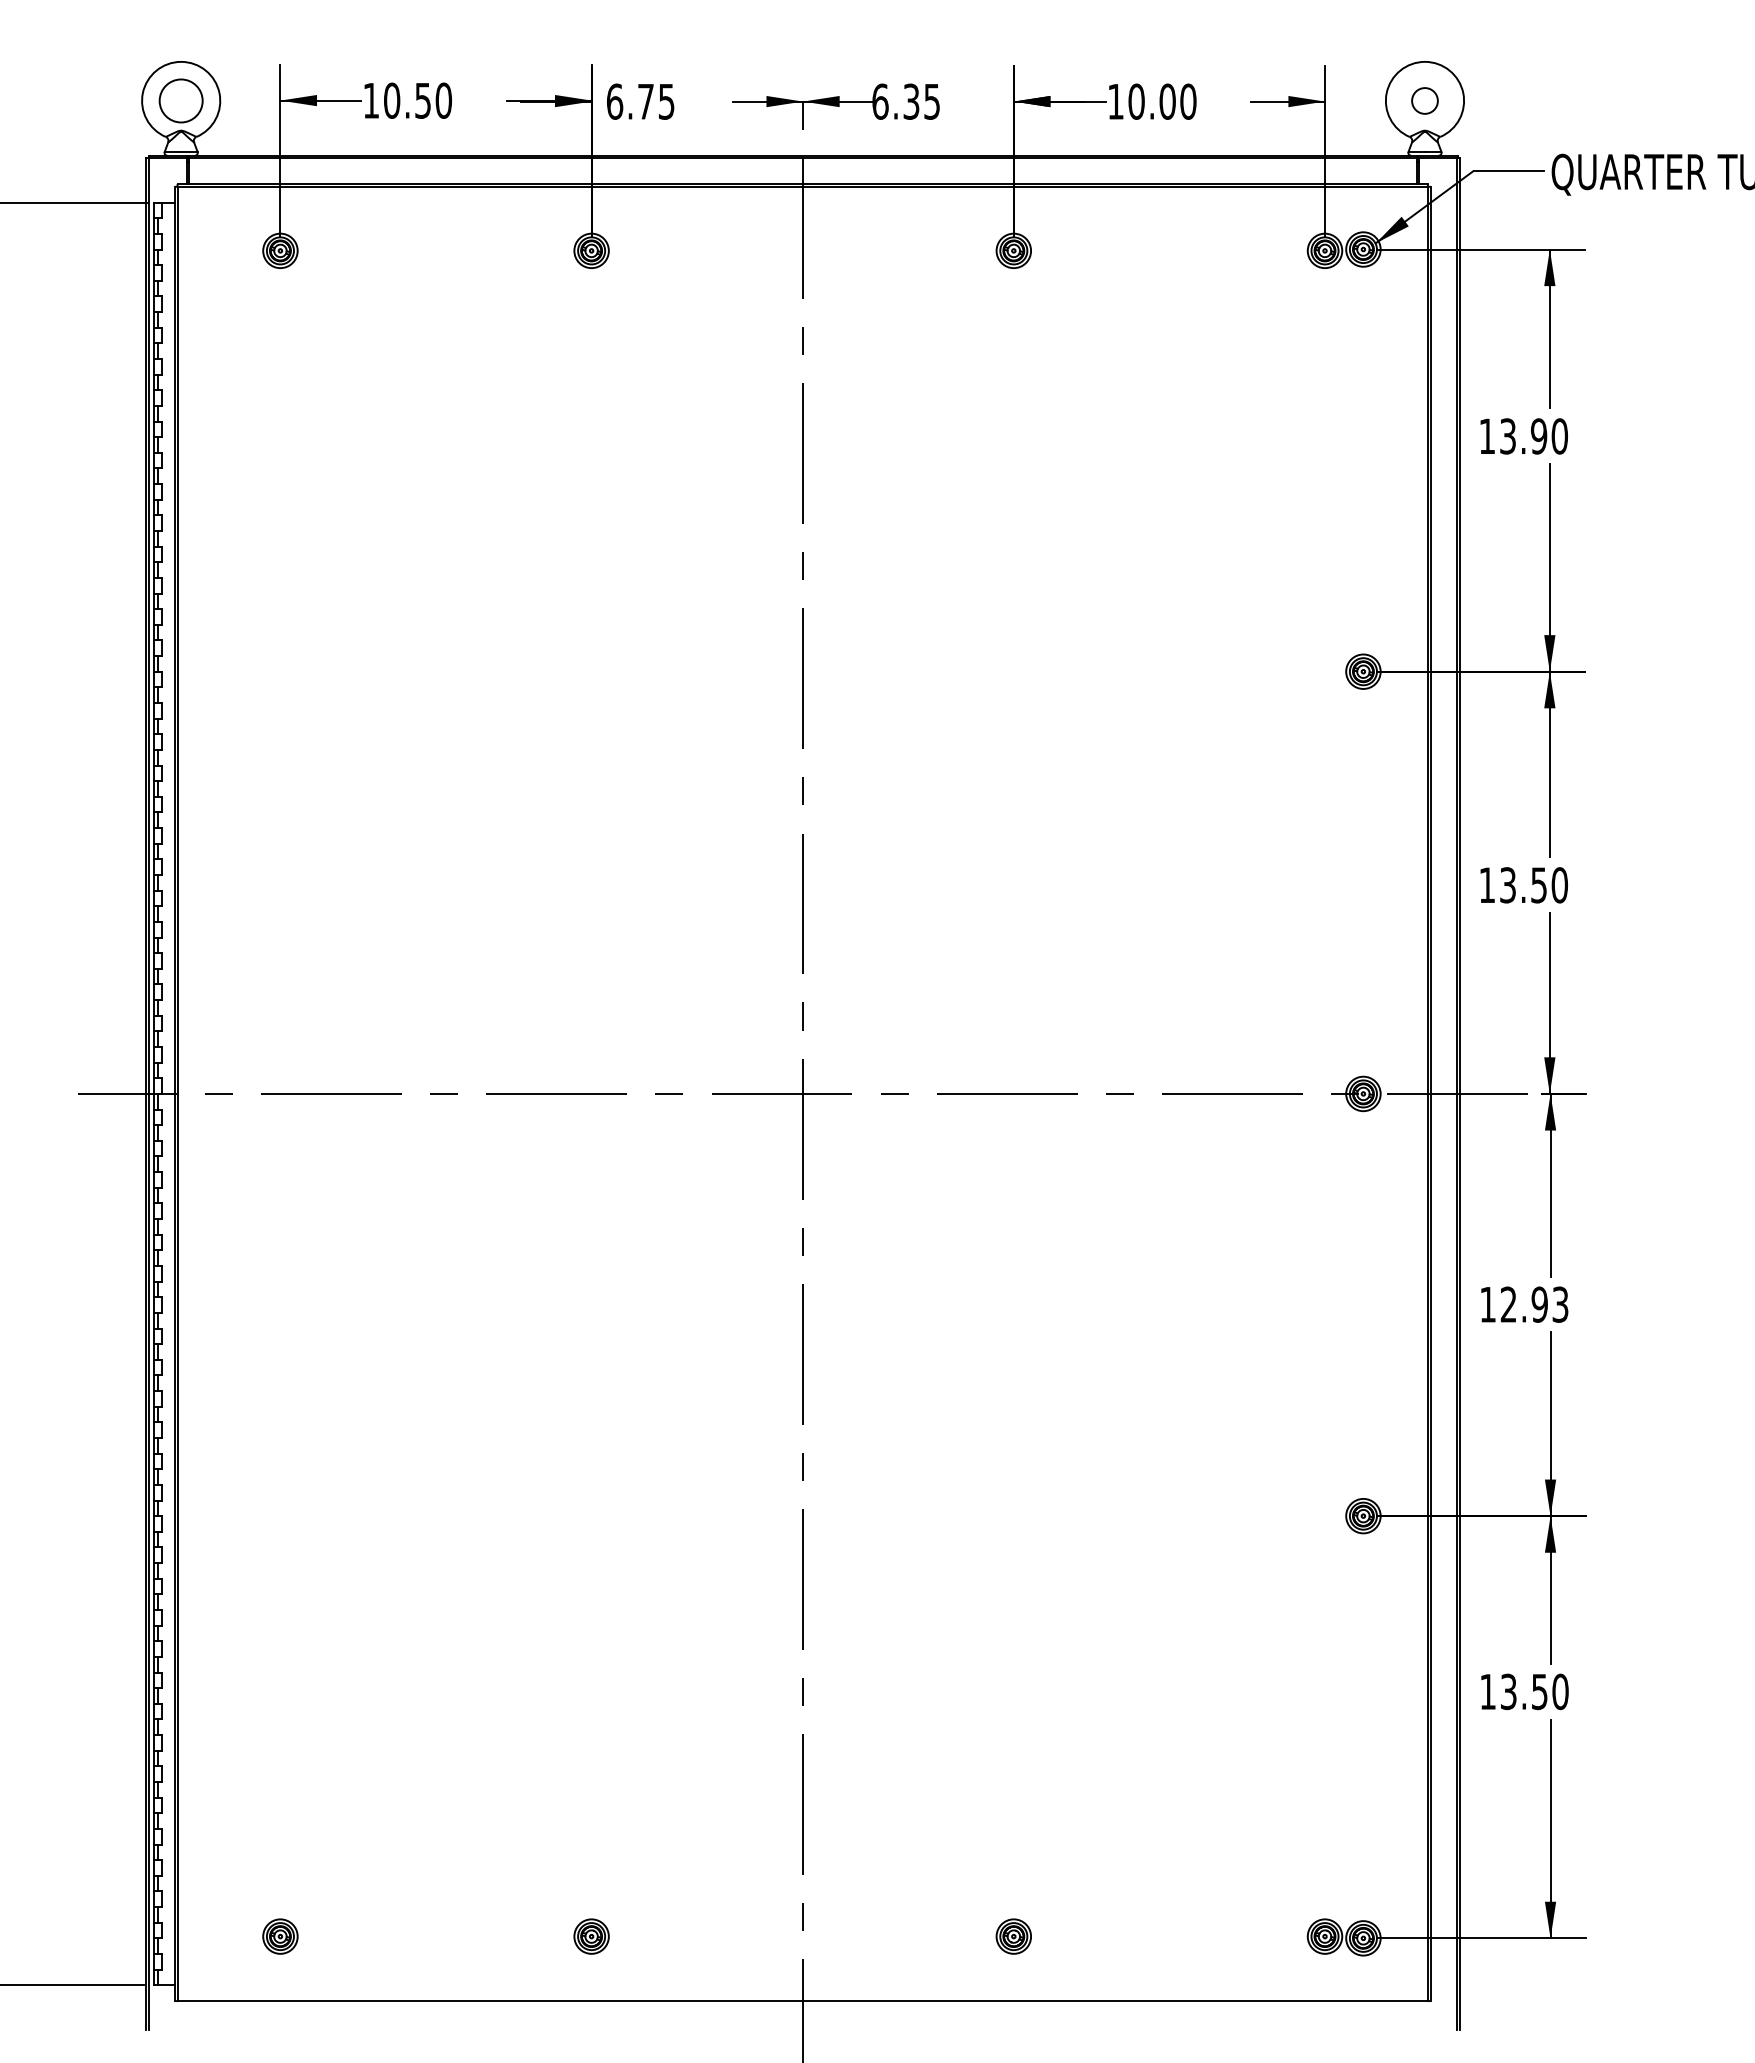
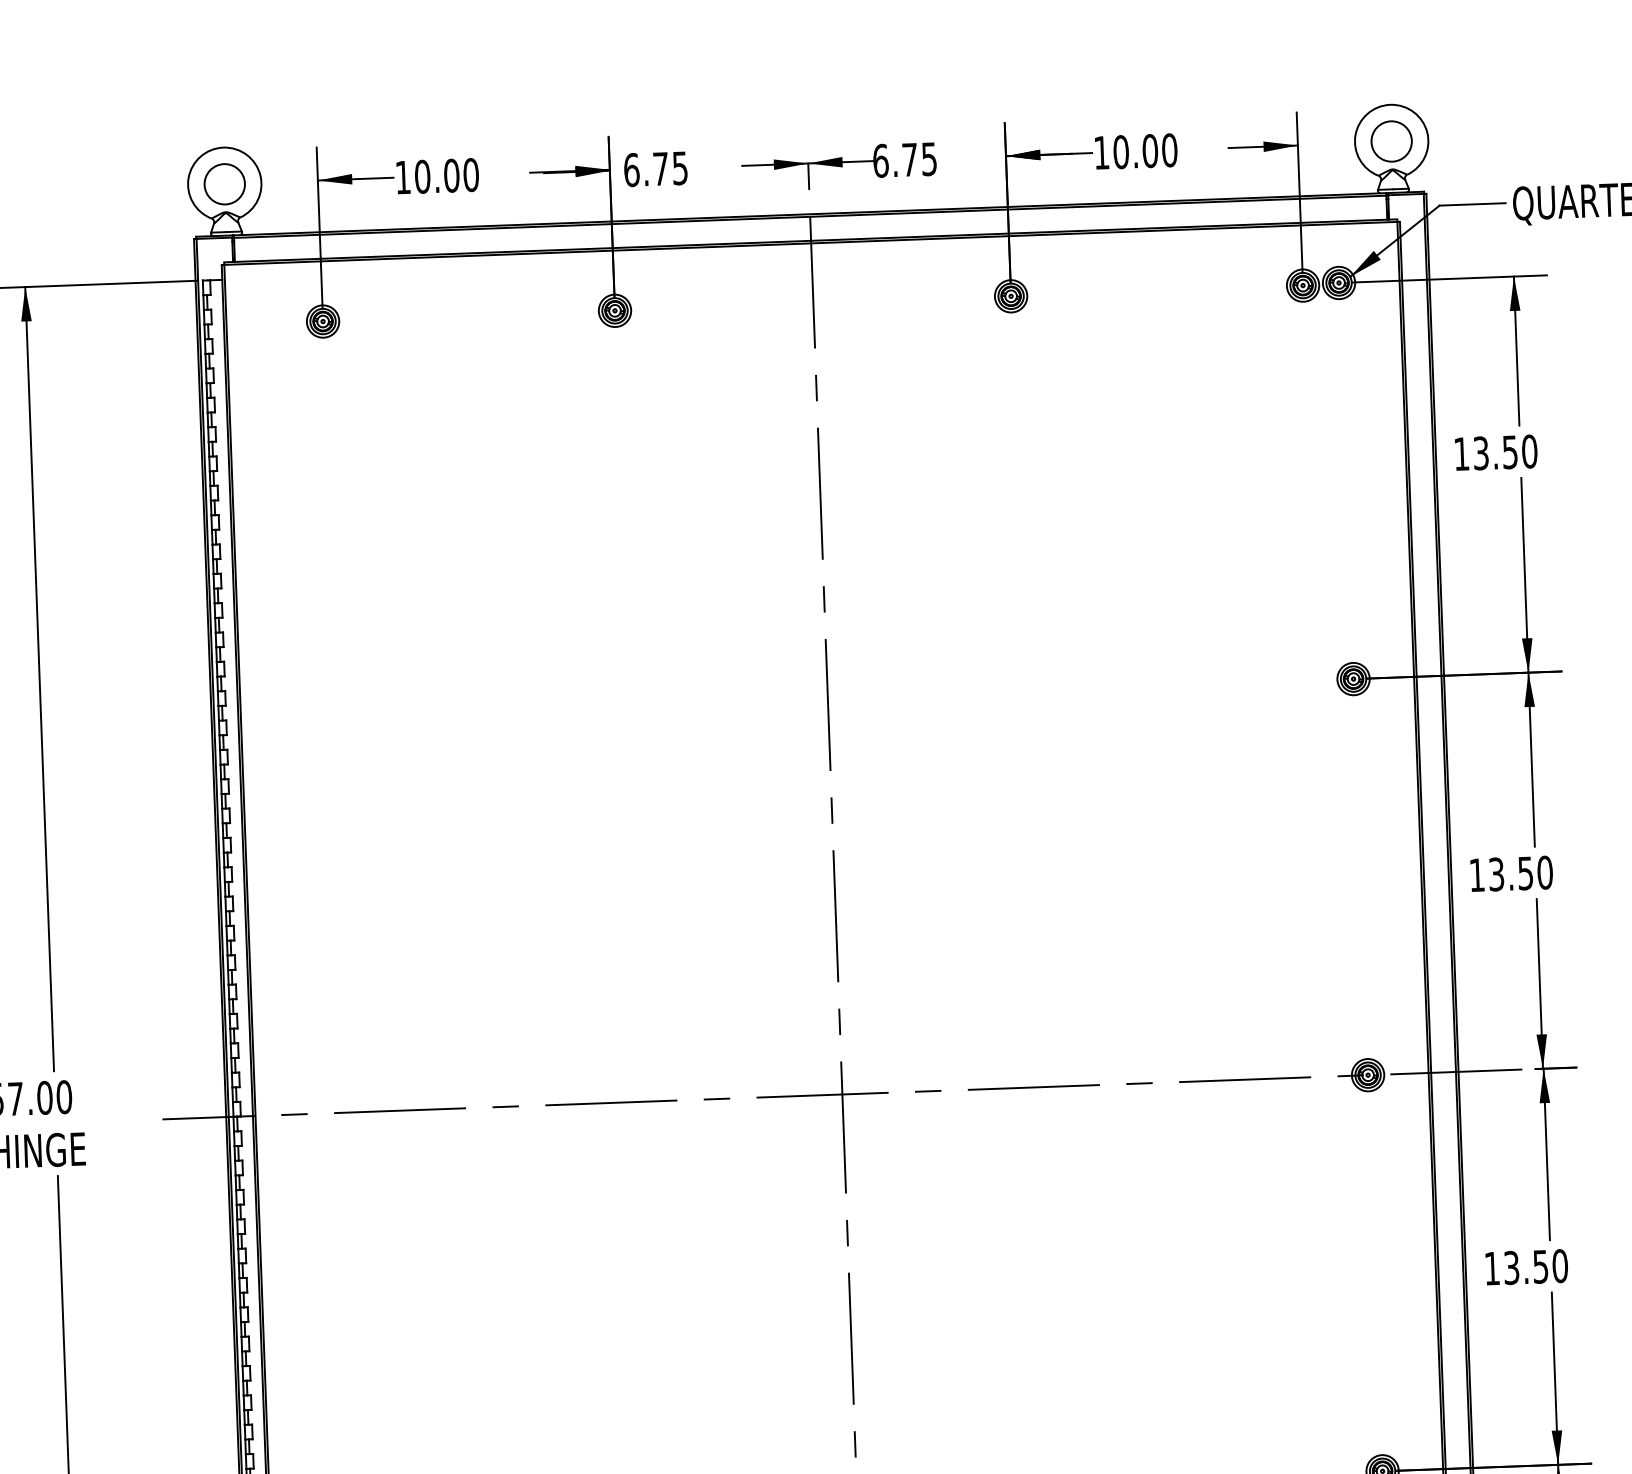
text: (423, 100) -> (452, 175), 10.50 -> 10.00
circle: (1424, 100) -> (1391, 141), size x1.67
text: (911, 101) -> (909, 159), 6.35 -> 6.75
text: (1539, 436) -> (1510, 452), 13.90 -> 13.50
text: (1534, 1304) -> (1535, 1266), 12.93 -> 13.50

